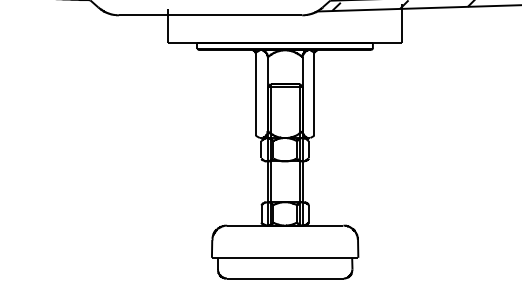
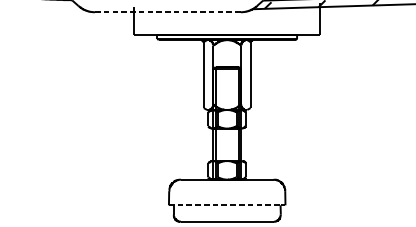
line: (210, 15) -> (167, 12), solid -> dashed
line: (282, 257) -> (225, 205), solid -> dashed

